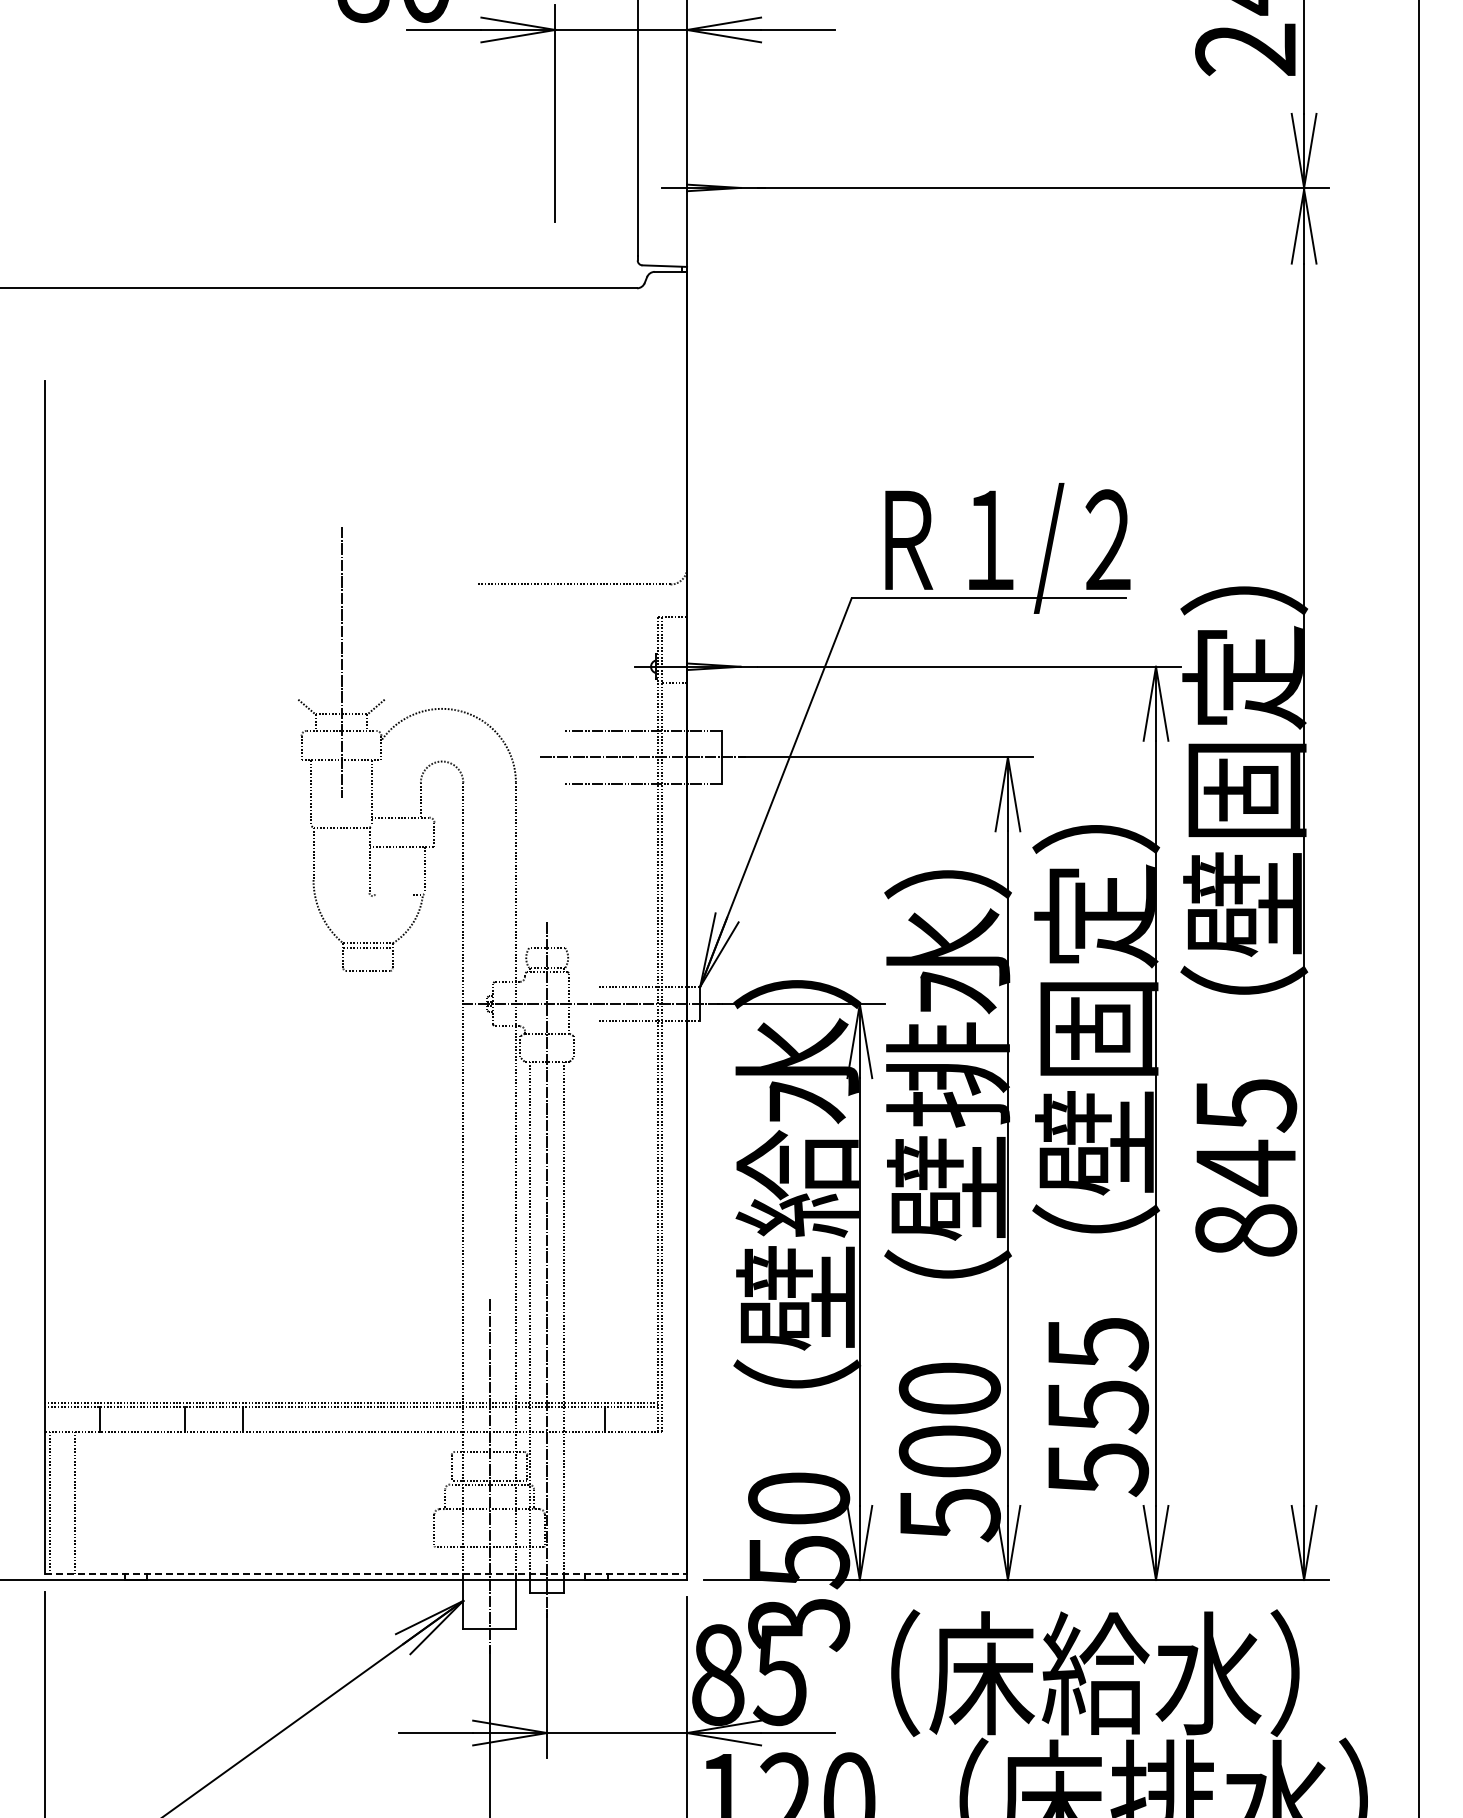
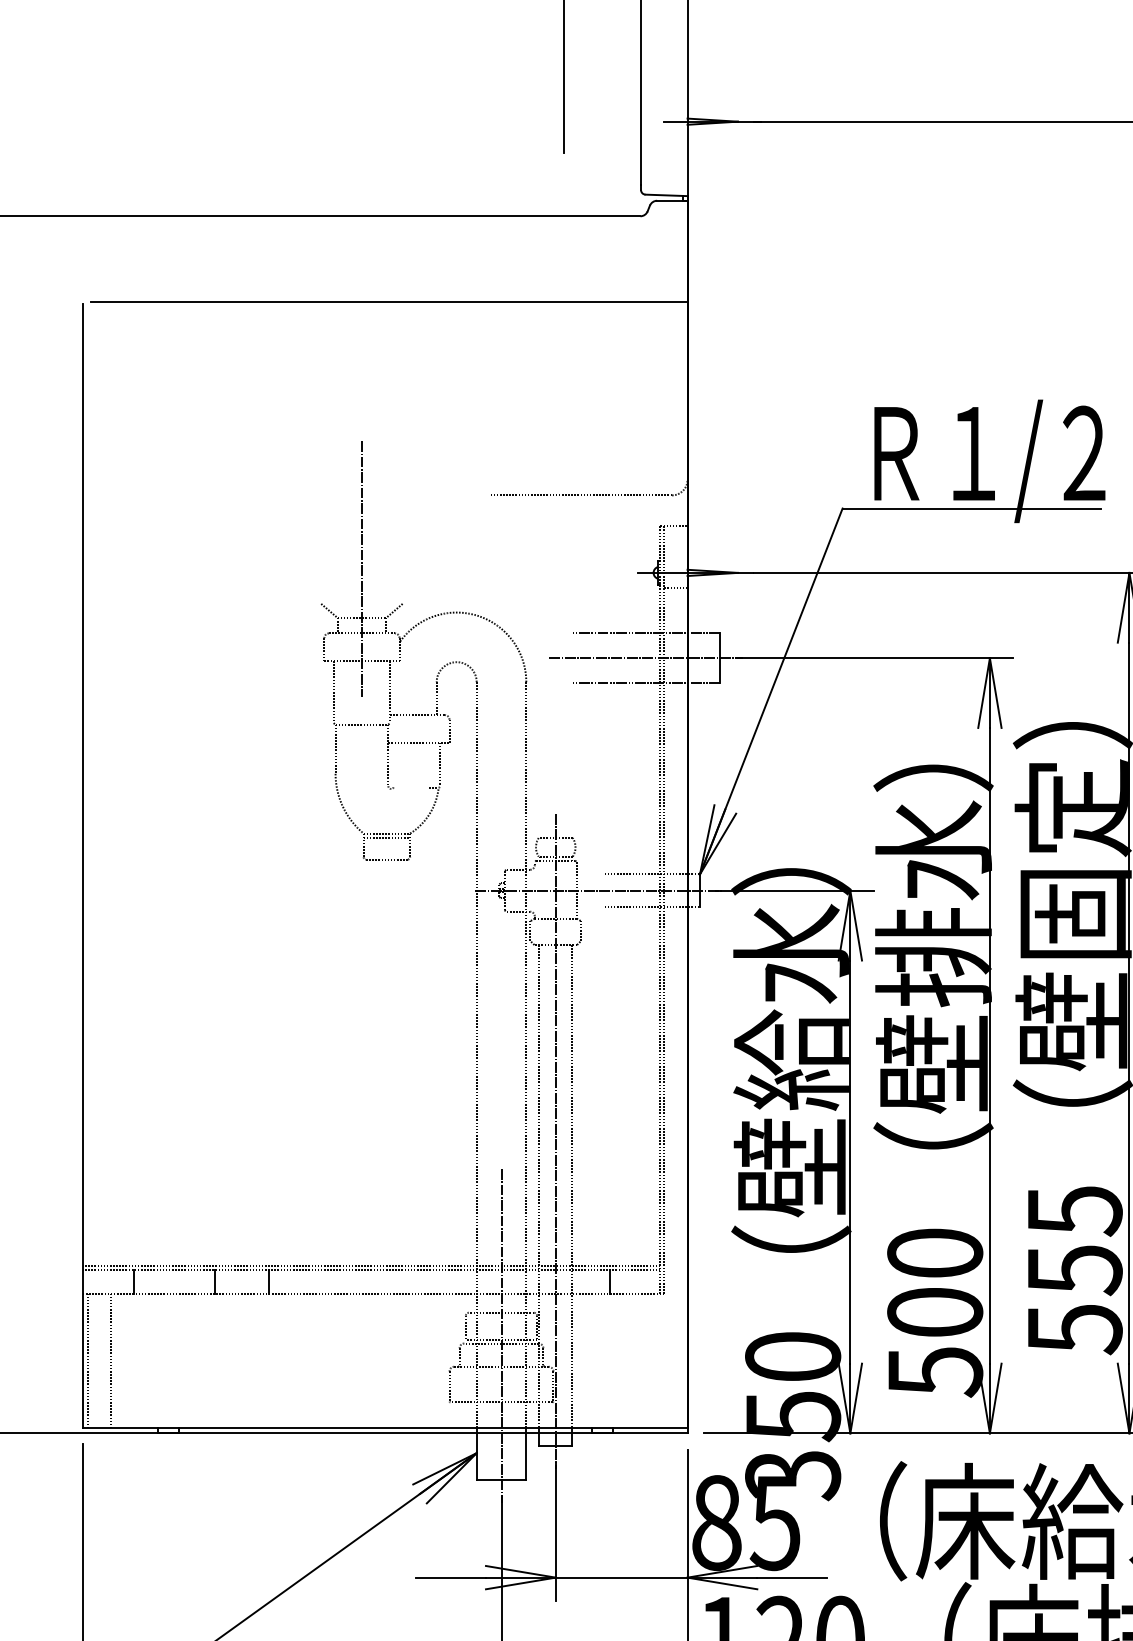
line: (370, 378) -> (389, 301), added
line: (366, 1574) -> (385, 1428), dashed -> solid

